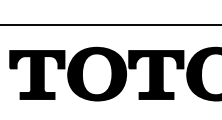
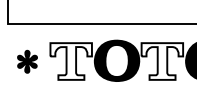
fill: (36, 74) -> (70, 61), removed
fill: (156, 74) -> (162, 61), removed

